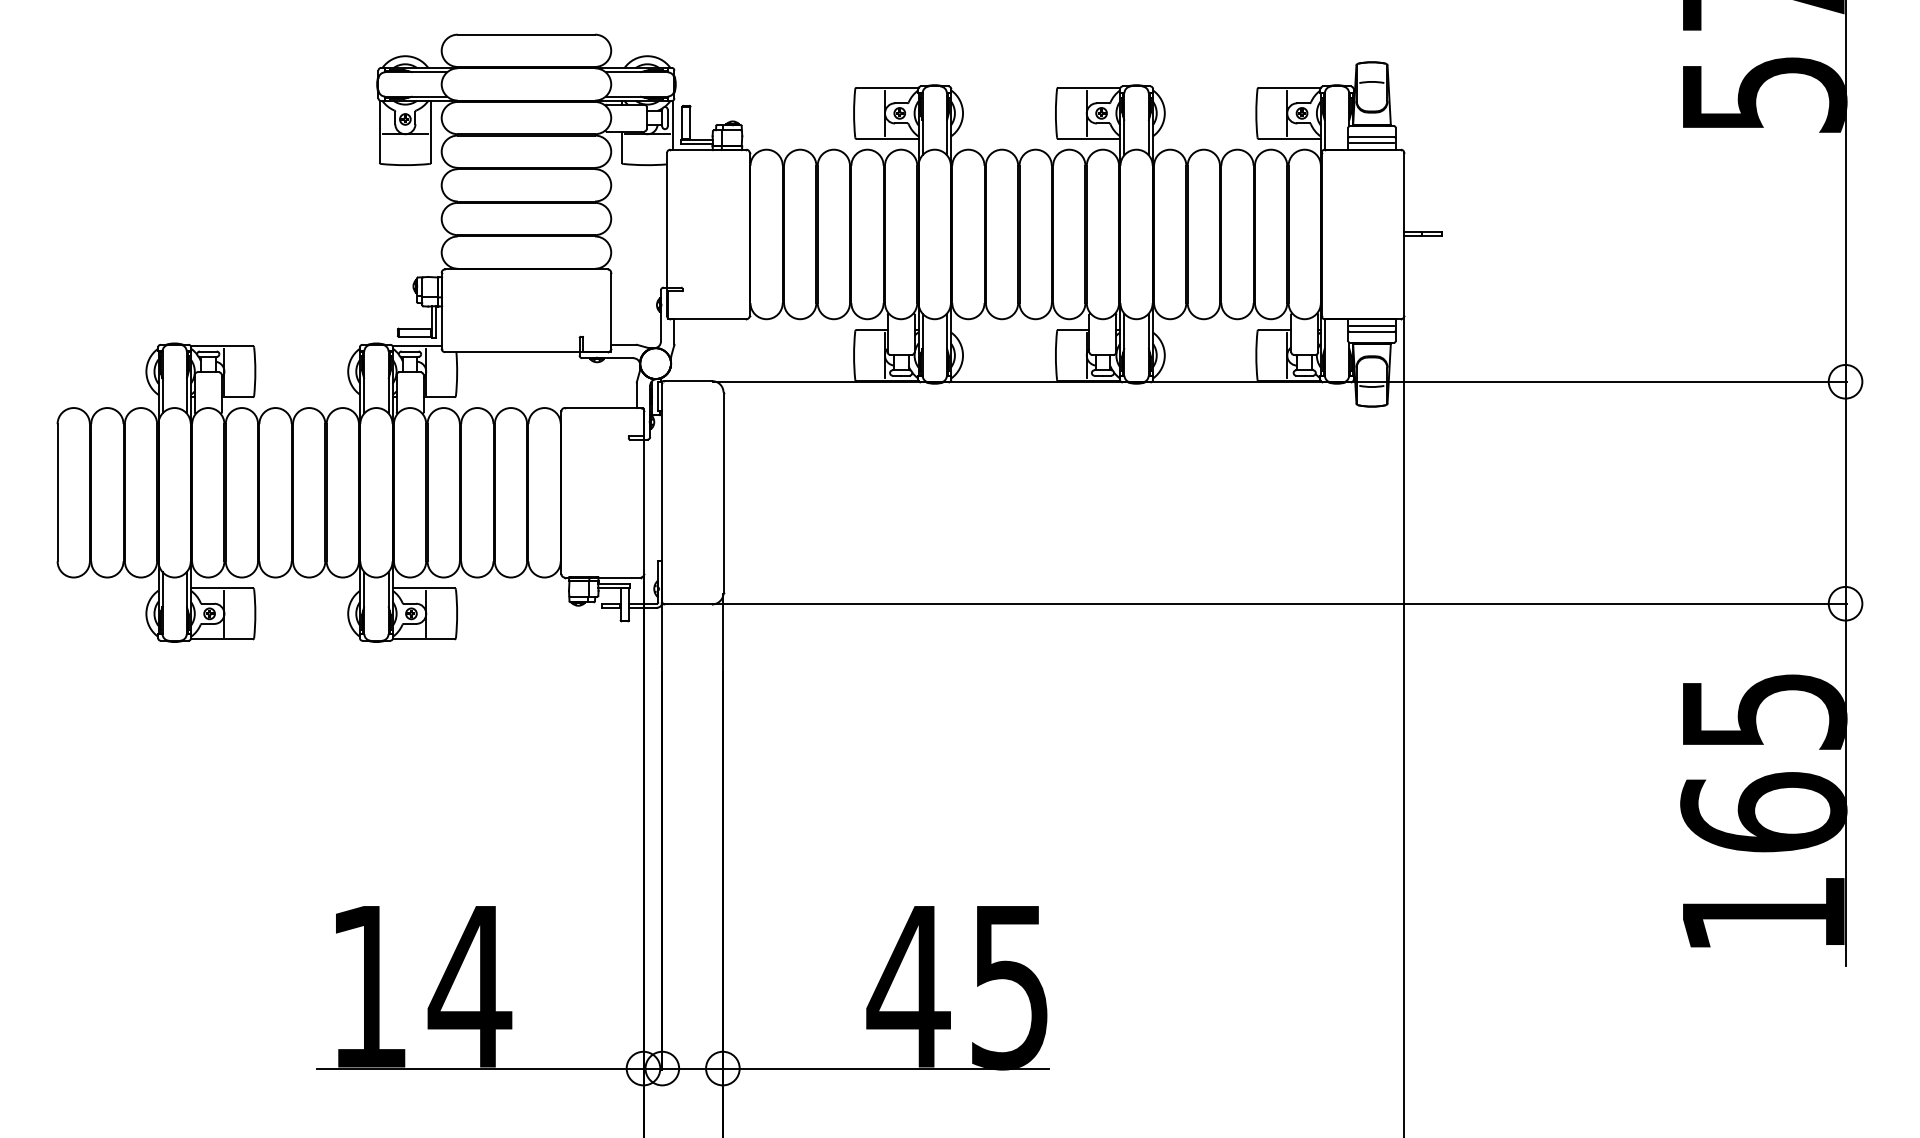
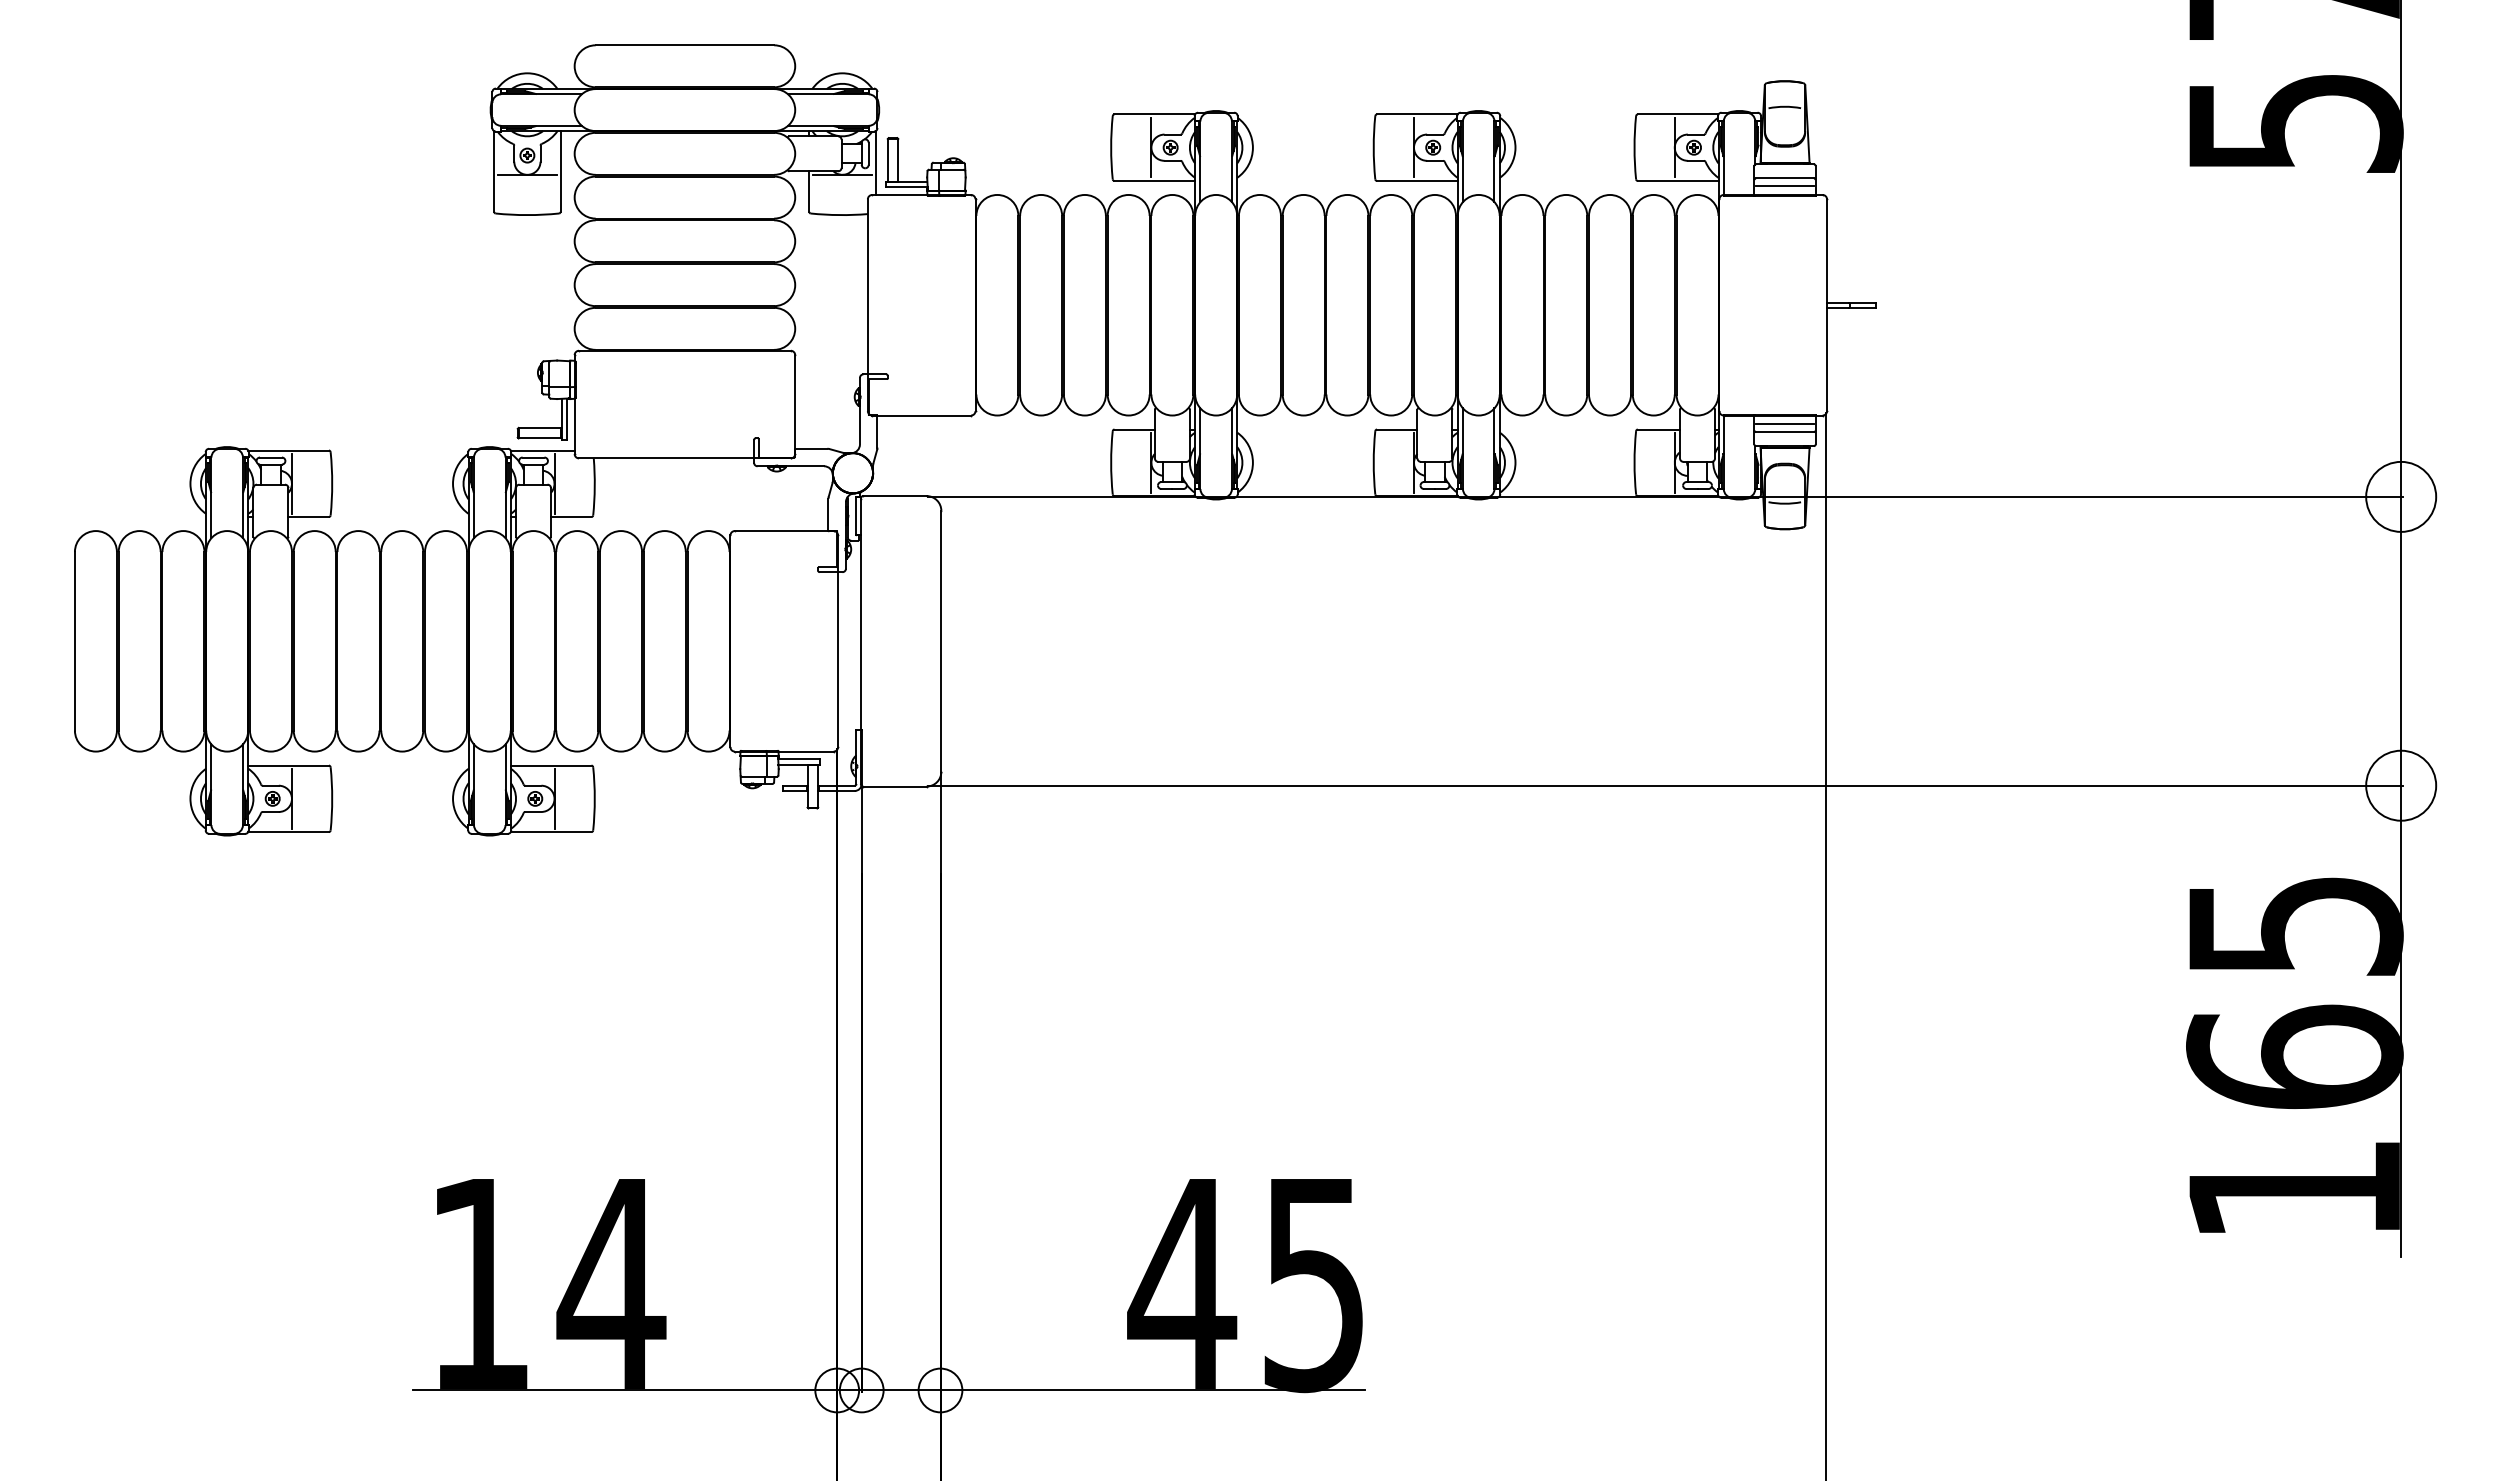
circle: (1845, 381) -> (2401, 496), size x1.6
circle: (1845, 603) -> (2401, 785), size x1.6

